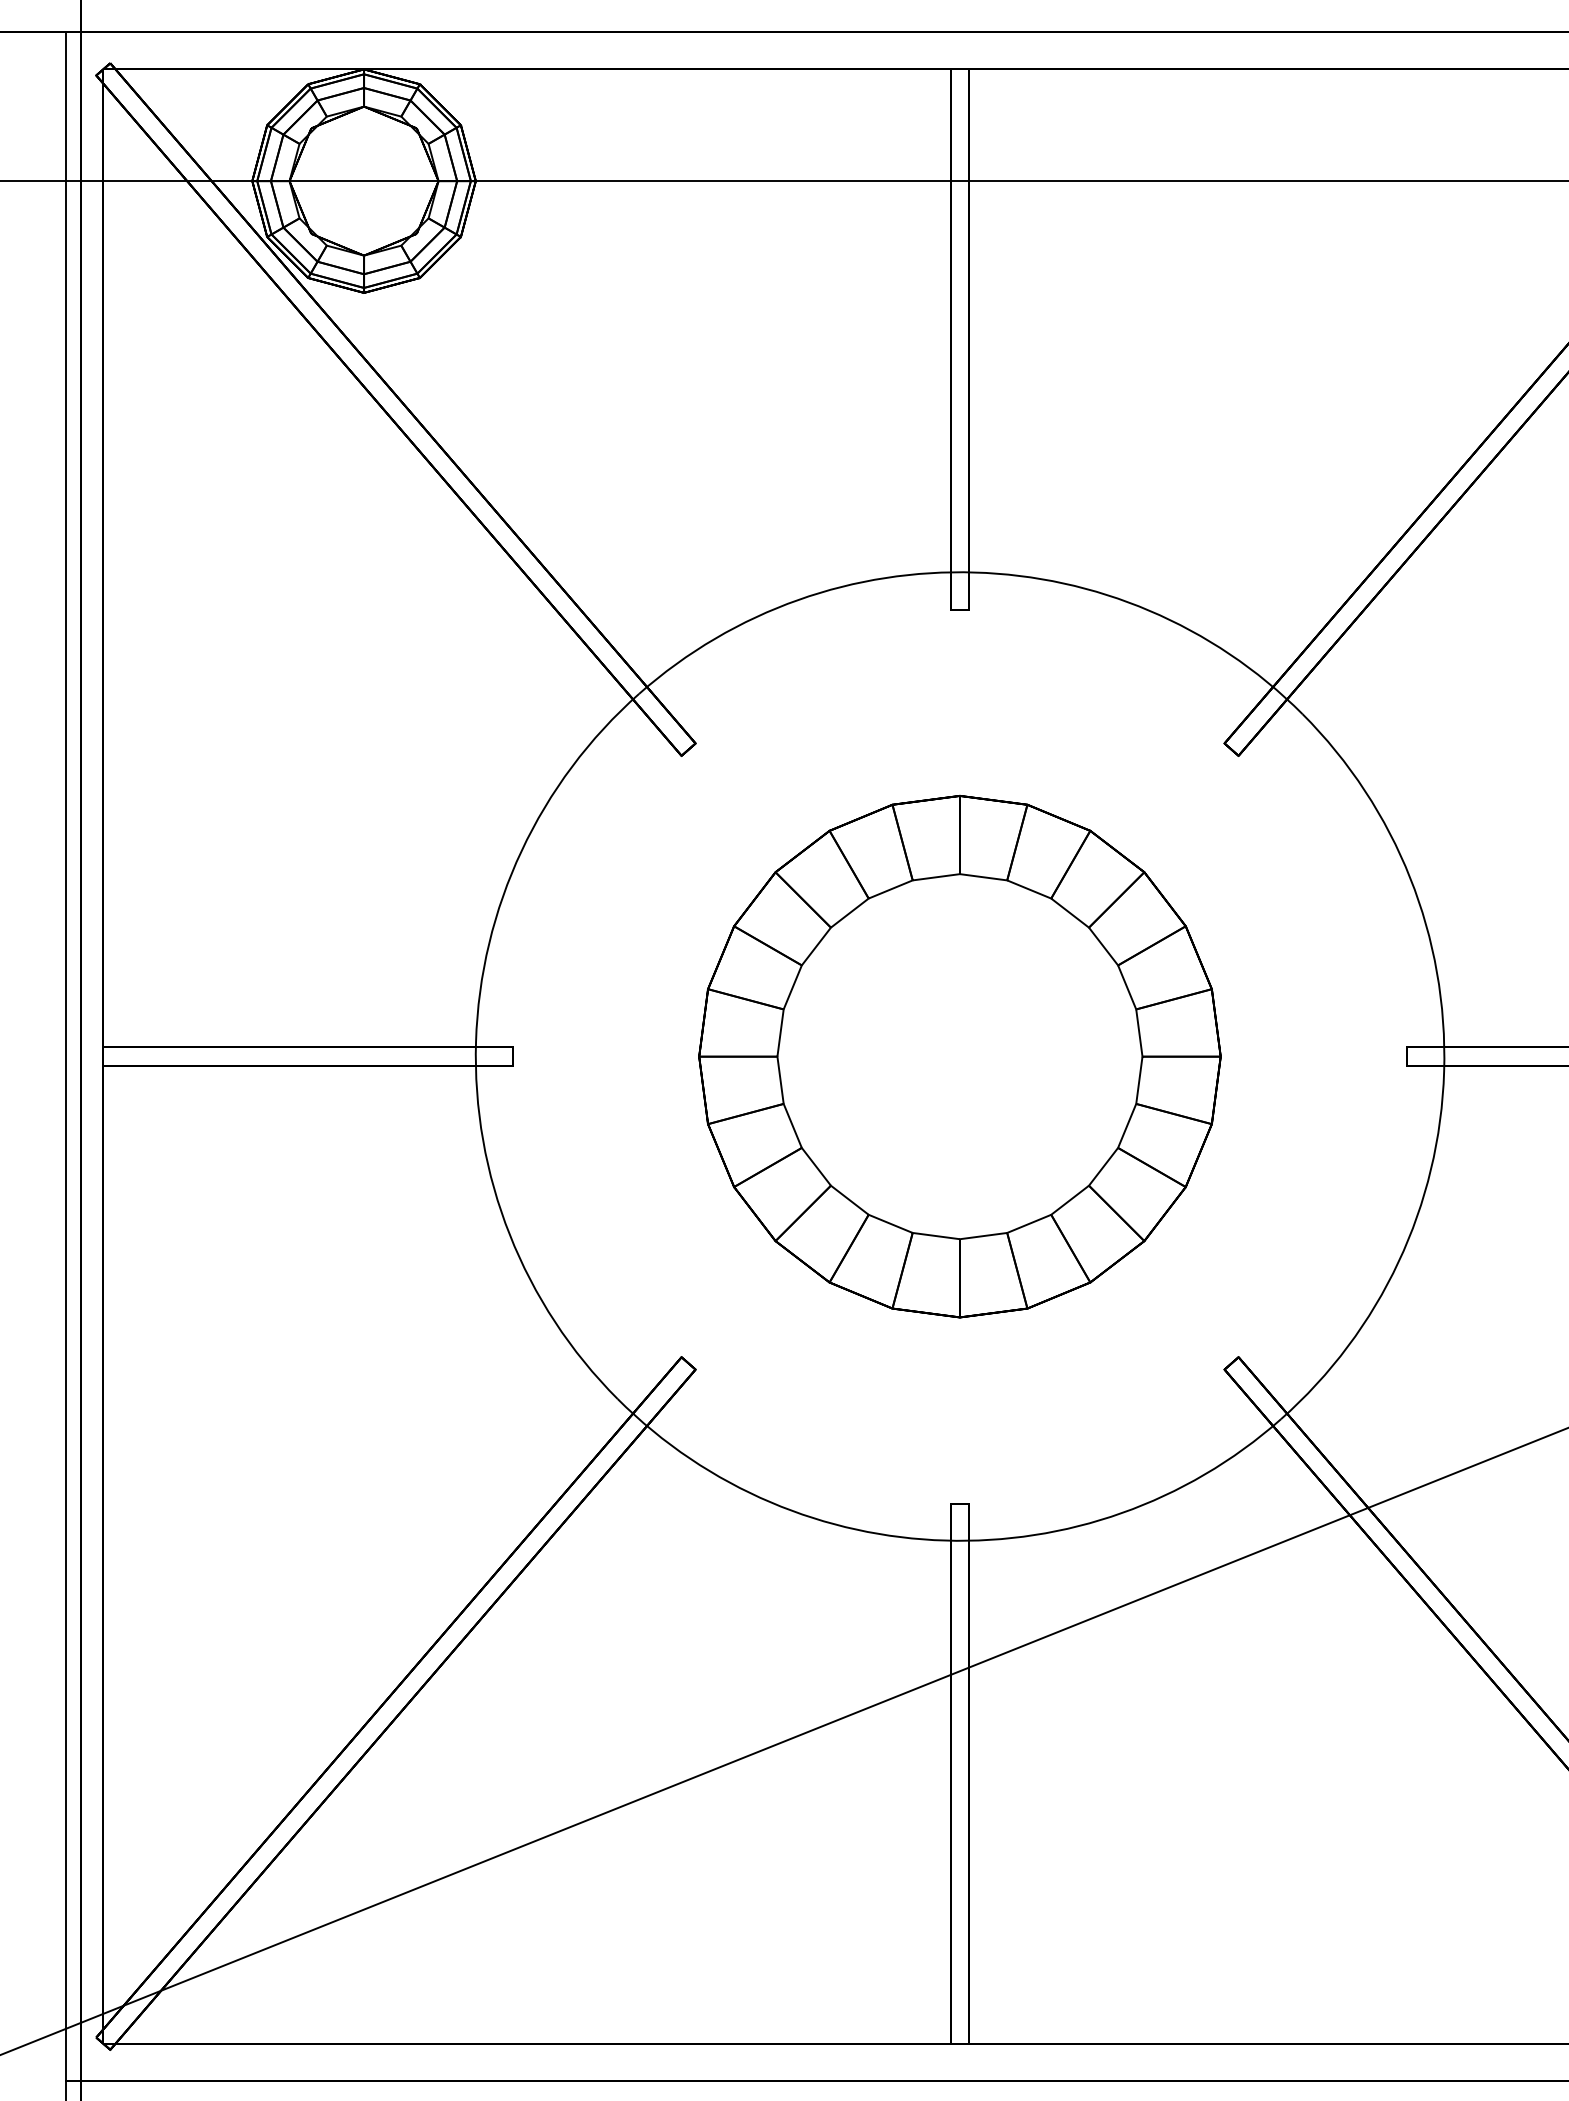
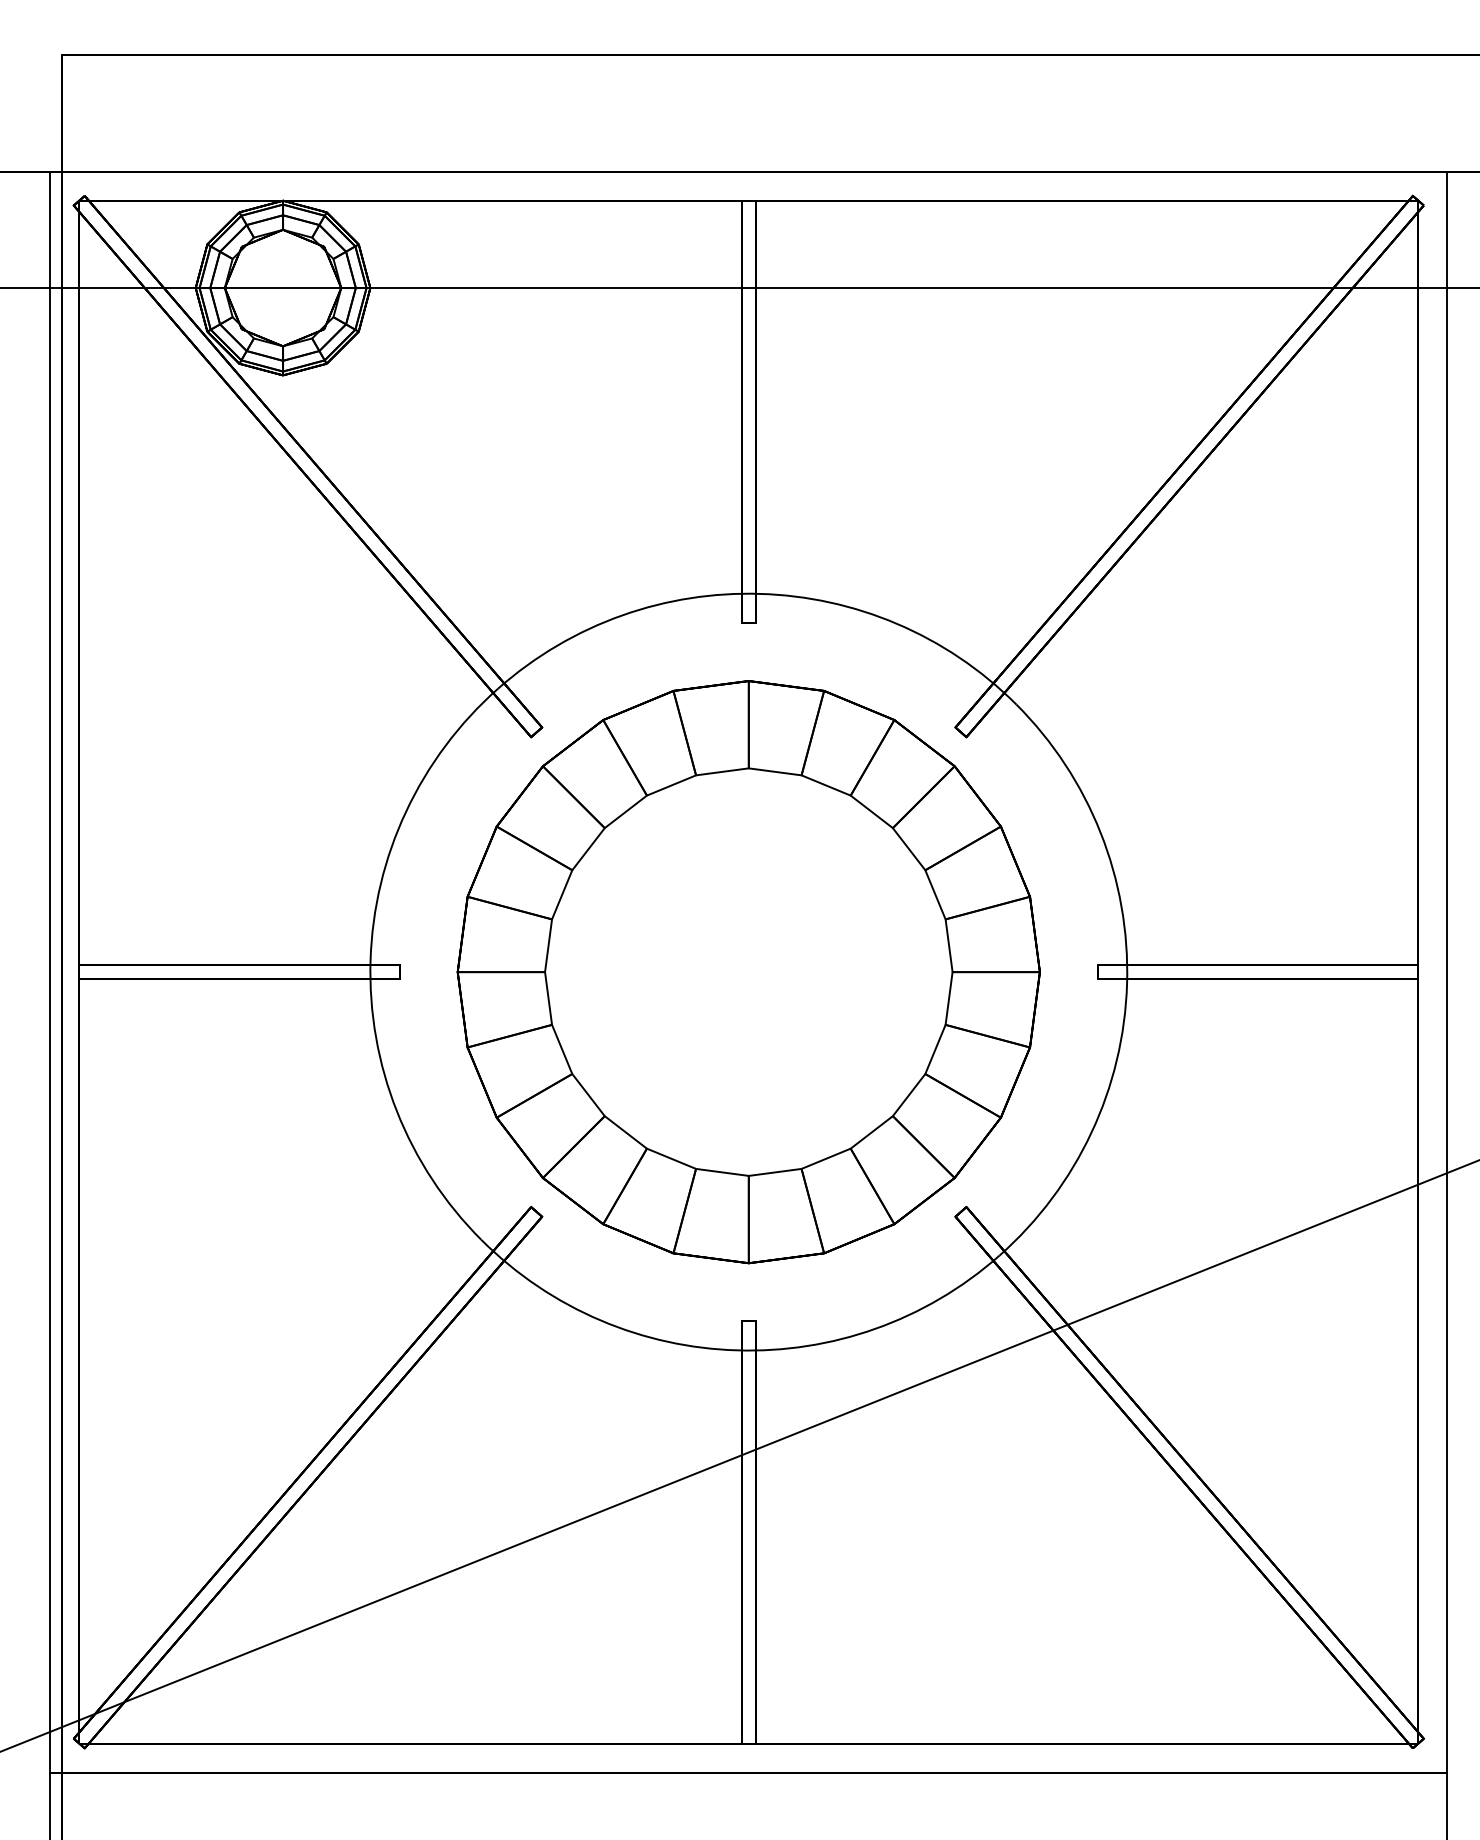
part: (959, 1057) -> (748, 972), size x1.43

